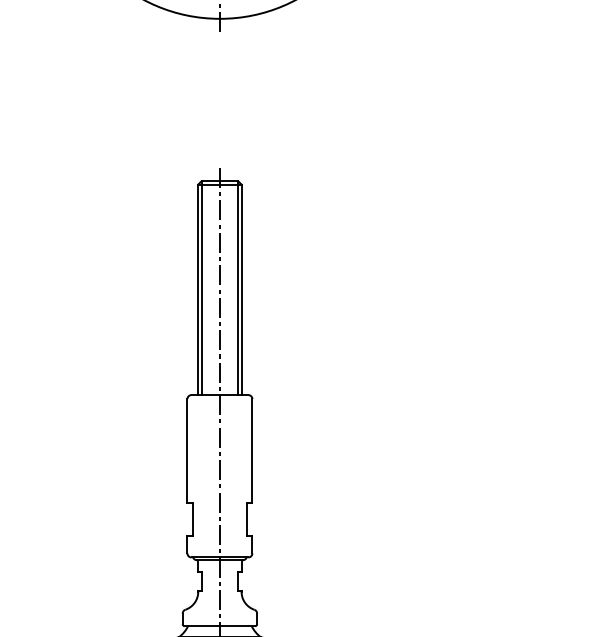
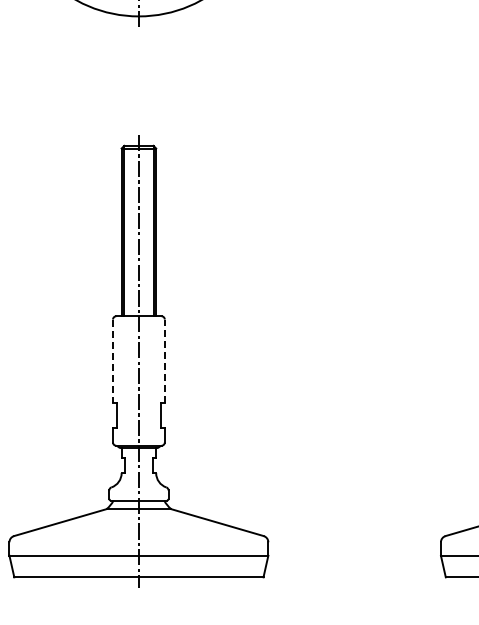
line: (188, 451) -> (113, 361), solid -> dashed
line: (252, 451) -> (164, 361), solid -> dashed

